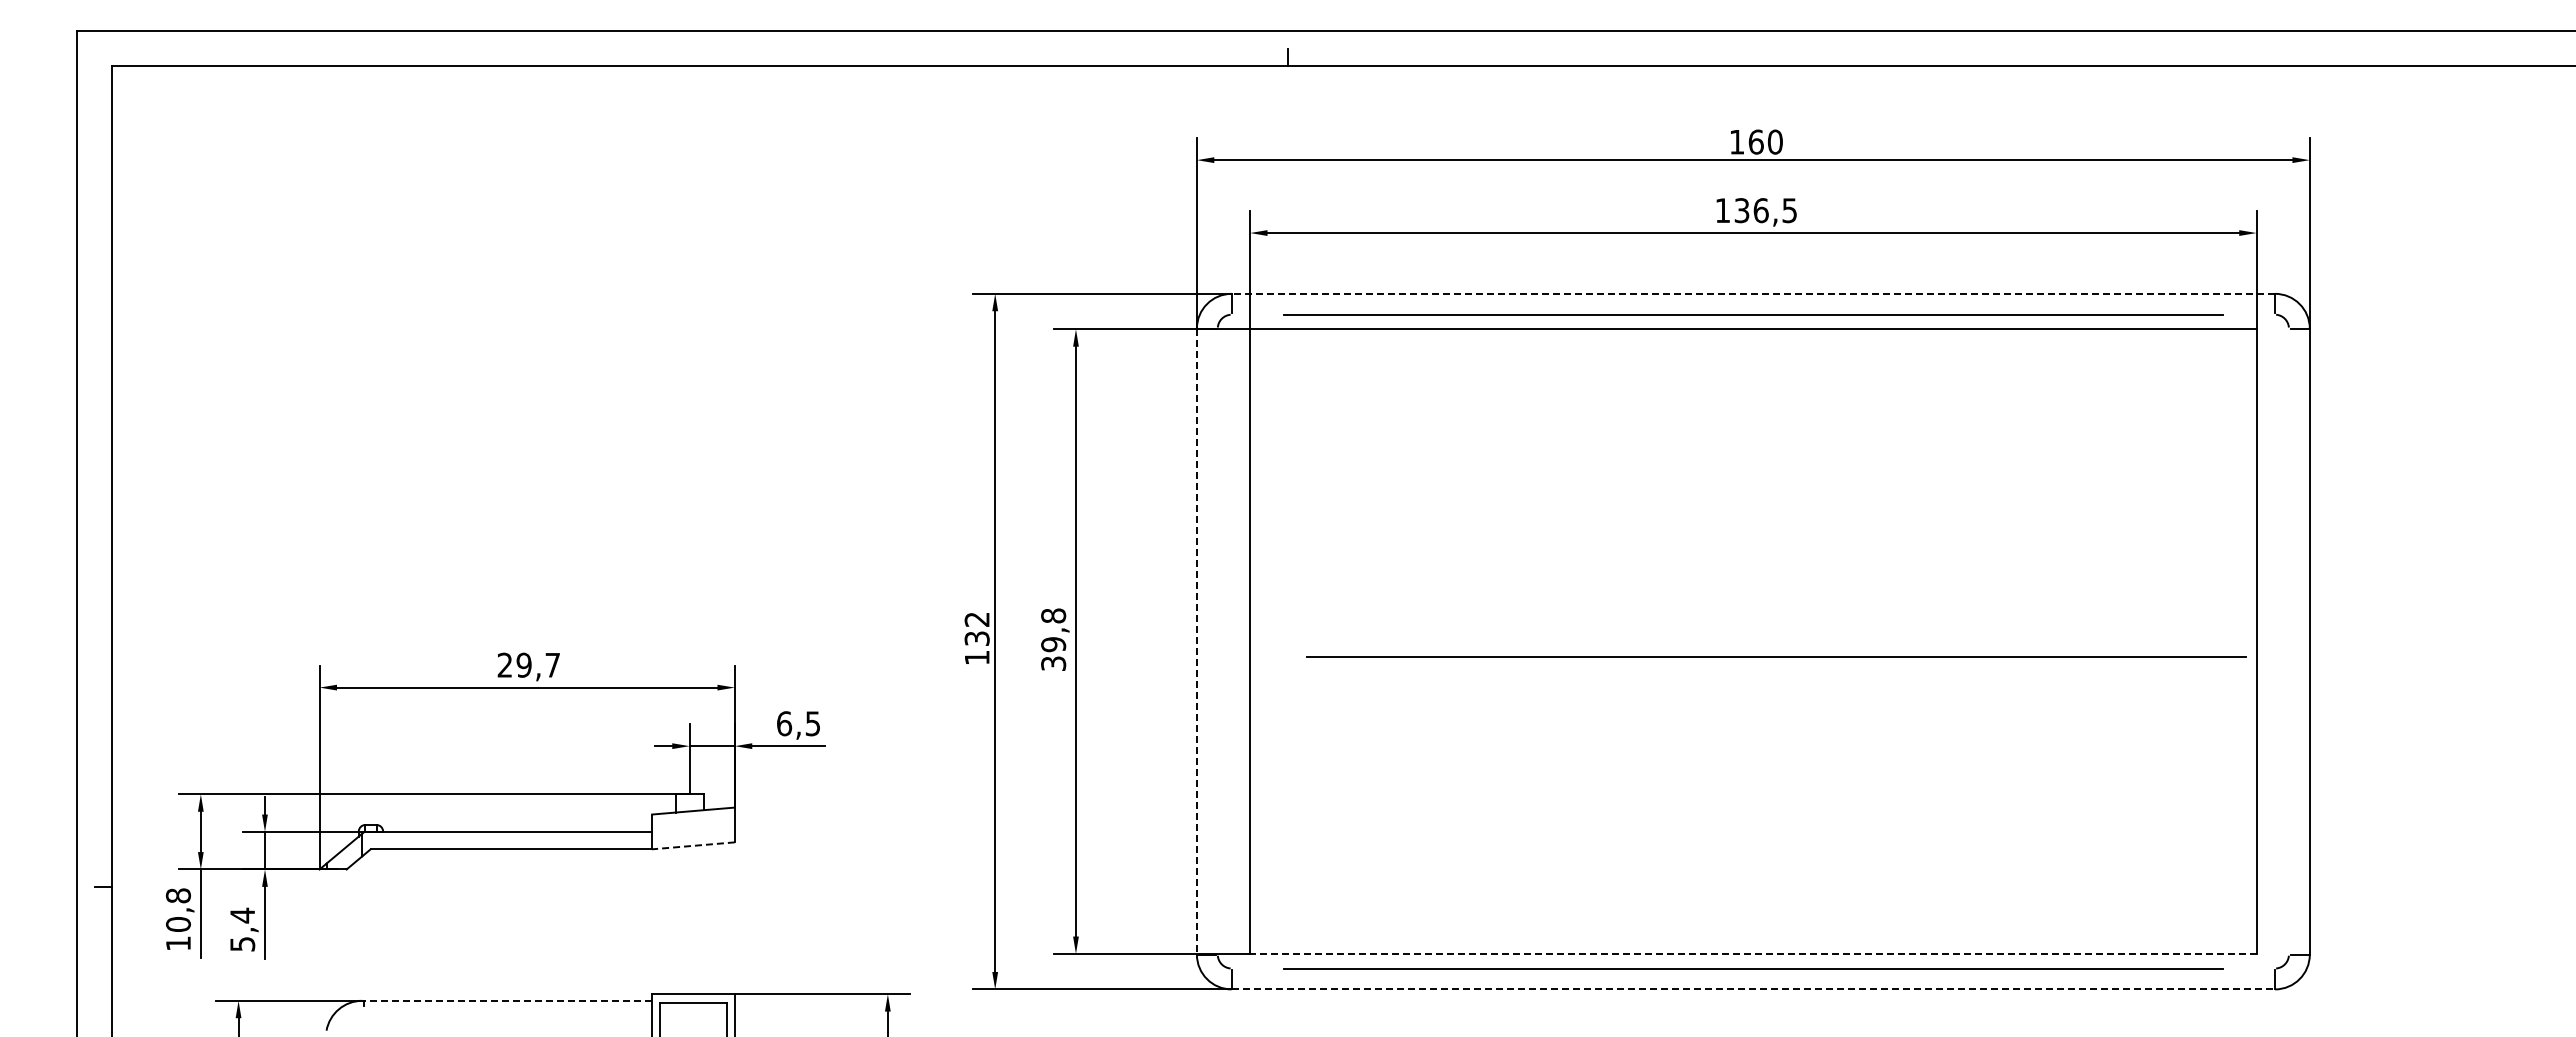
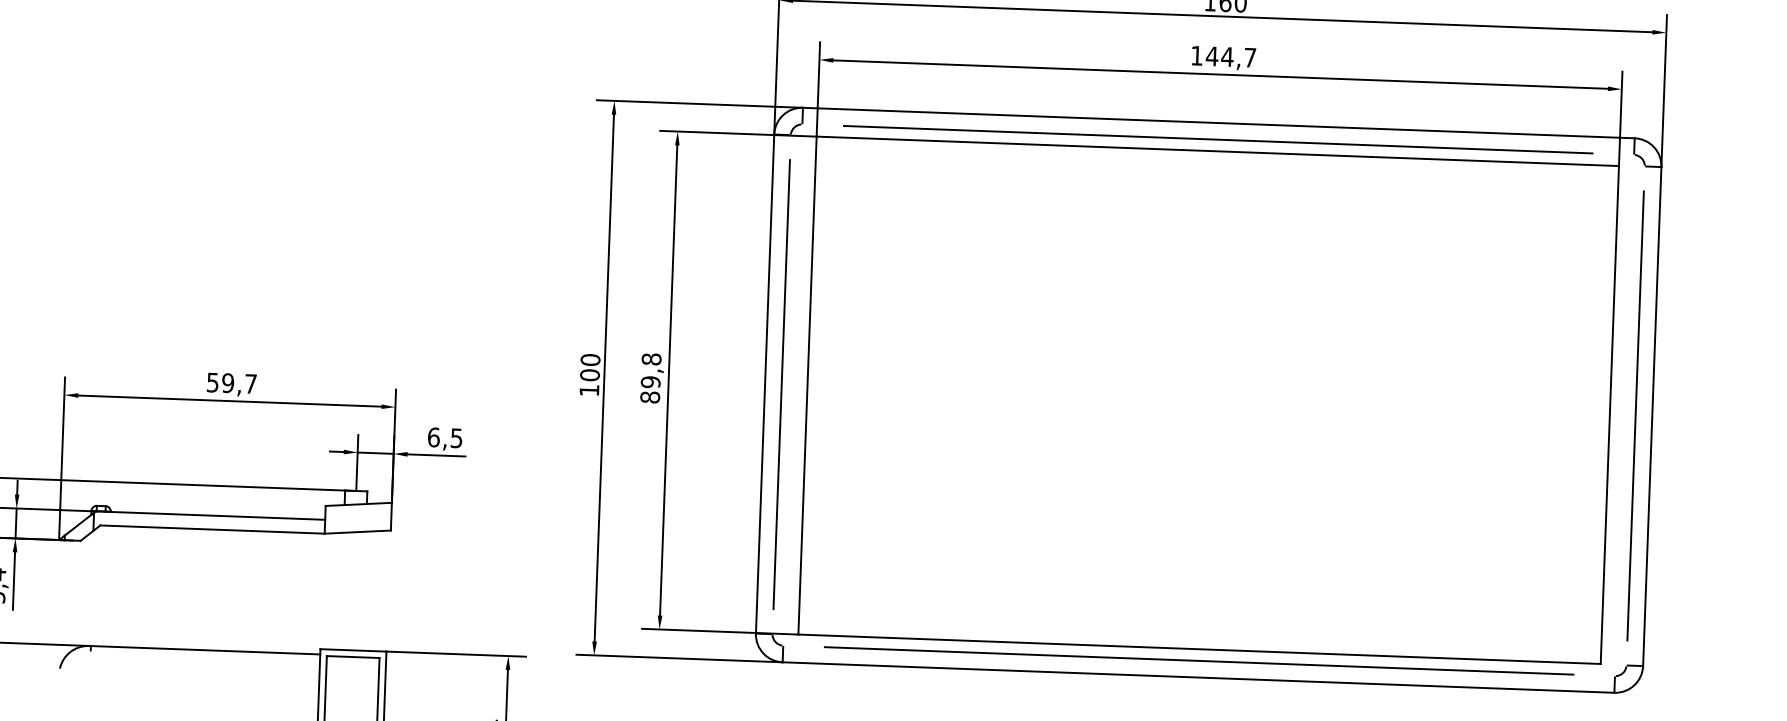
text: (1765, 210) -> (1230, 56), 136,5 -> 144,7
line: (1753, 293) -> (1218, 122), dashed -> solid
text: (976, 629) -> (589, 367), 132 -> 100
line: (1217, 641) -> (781, 384), added
line: (2288, 641) -> (1635, 415), added
line: (1196, 642) -> (764, 384), dashed -> solid
line: (1776, 656) -> (1226, 412), removed
text: (1053, 663) -> (650, 397), 39,8 -> 89,8
text: (504, 664) -> (212, 382), 29,7 -> 59,7
line: (693, 845) -> (357, 531), dashed -> solid
line: (1752, 953) -> (1198, 648), dashed -> solid
line: (1753, 989) -> (1198, 677), dashed -> solid
line: (508, 1000) -> (205, 649), dashed -> solid

